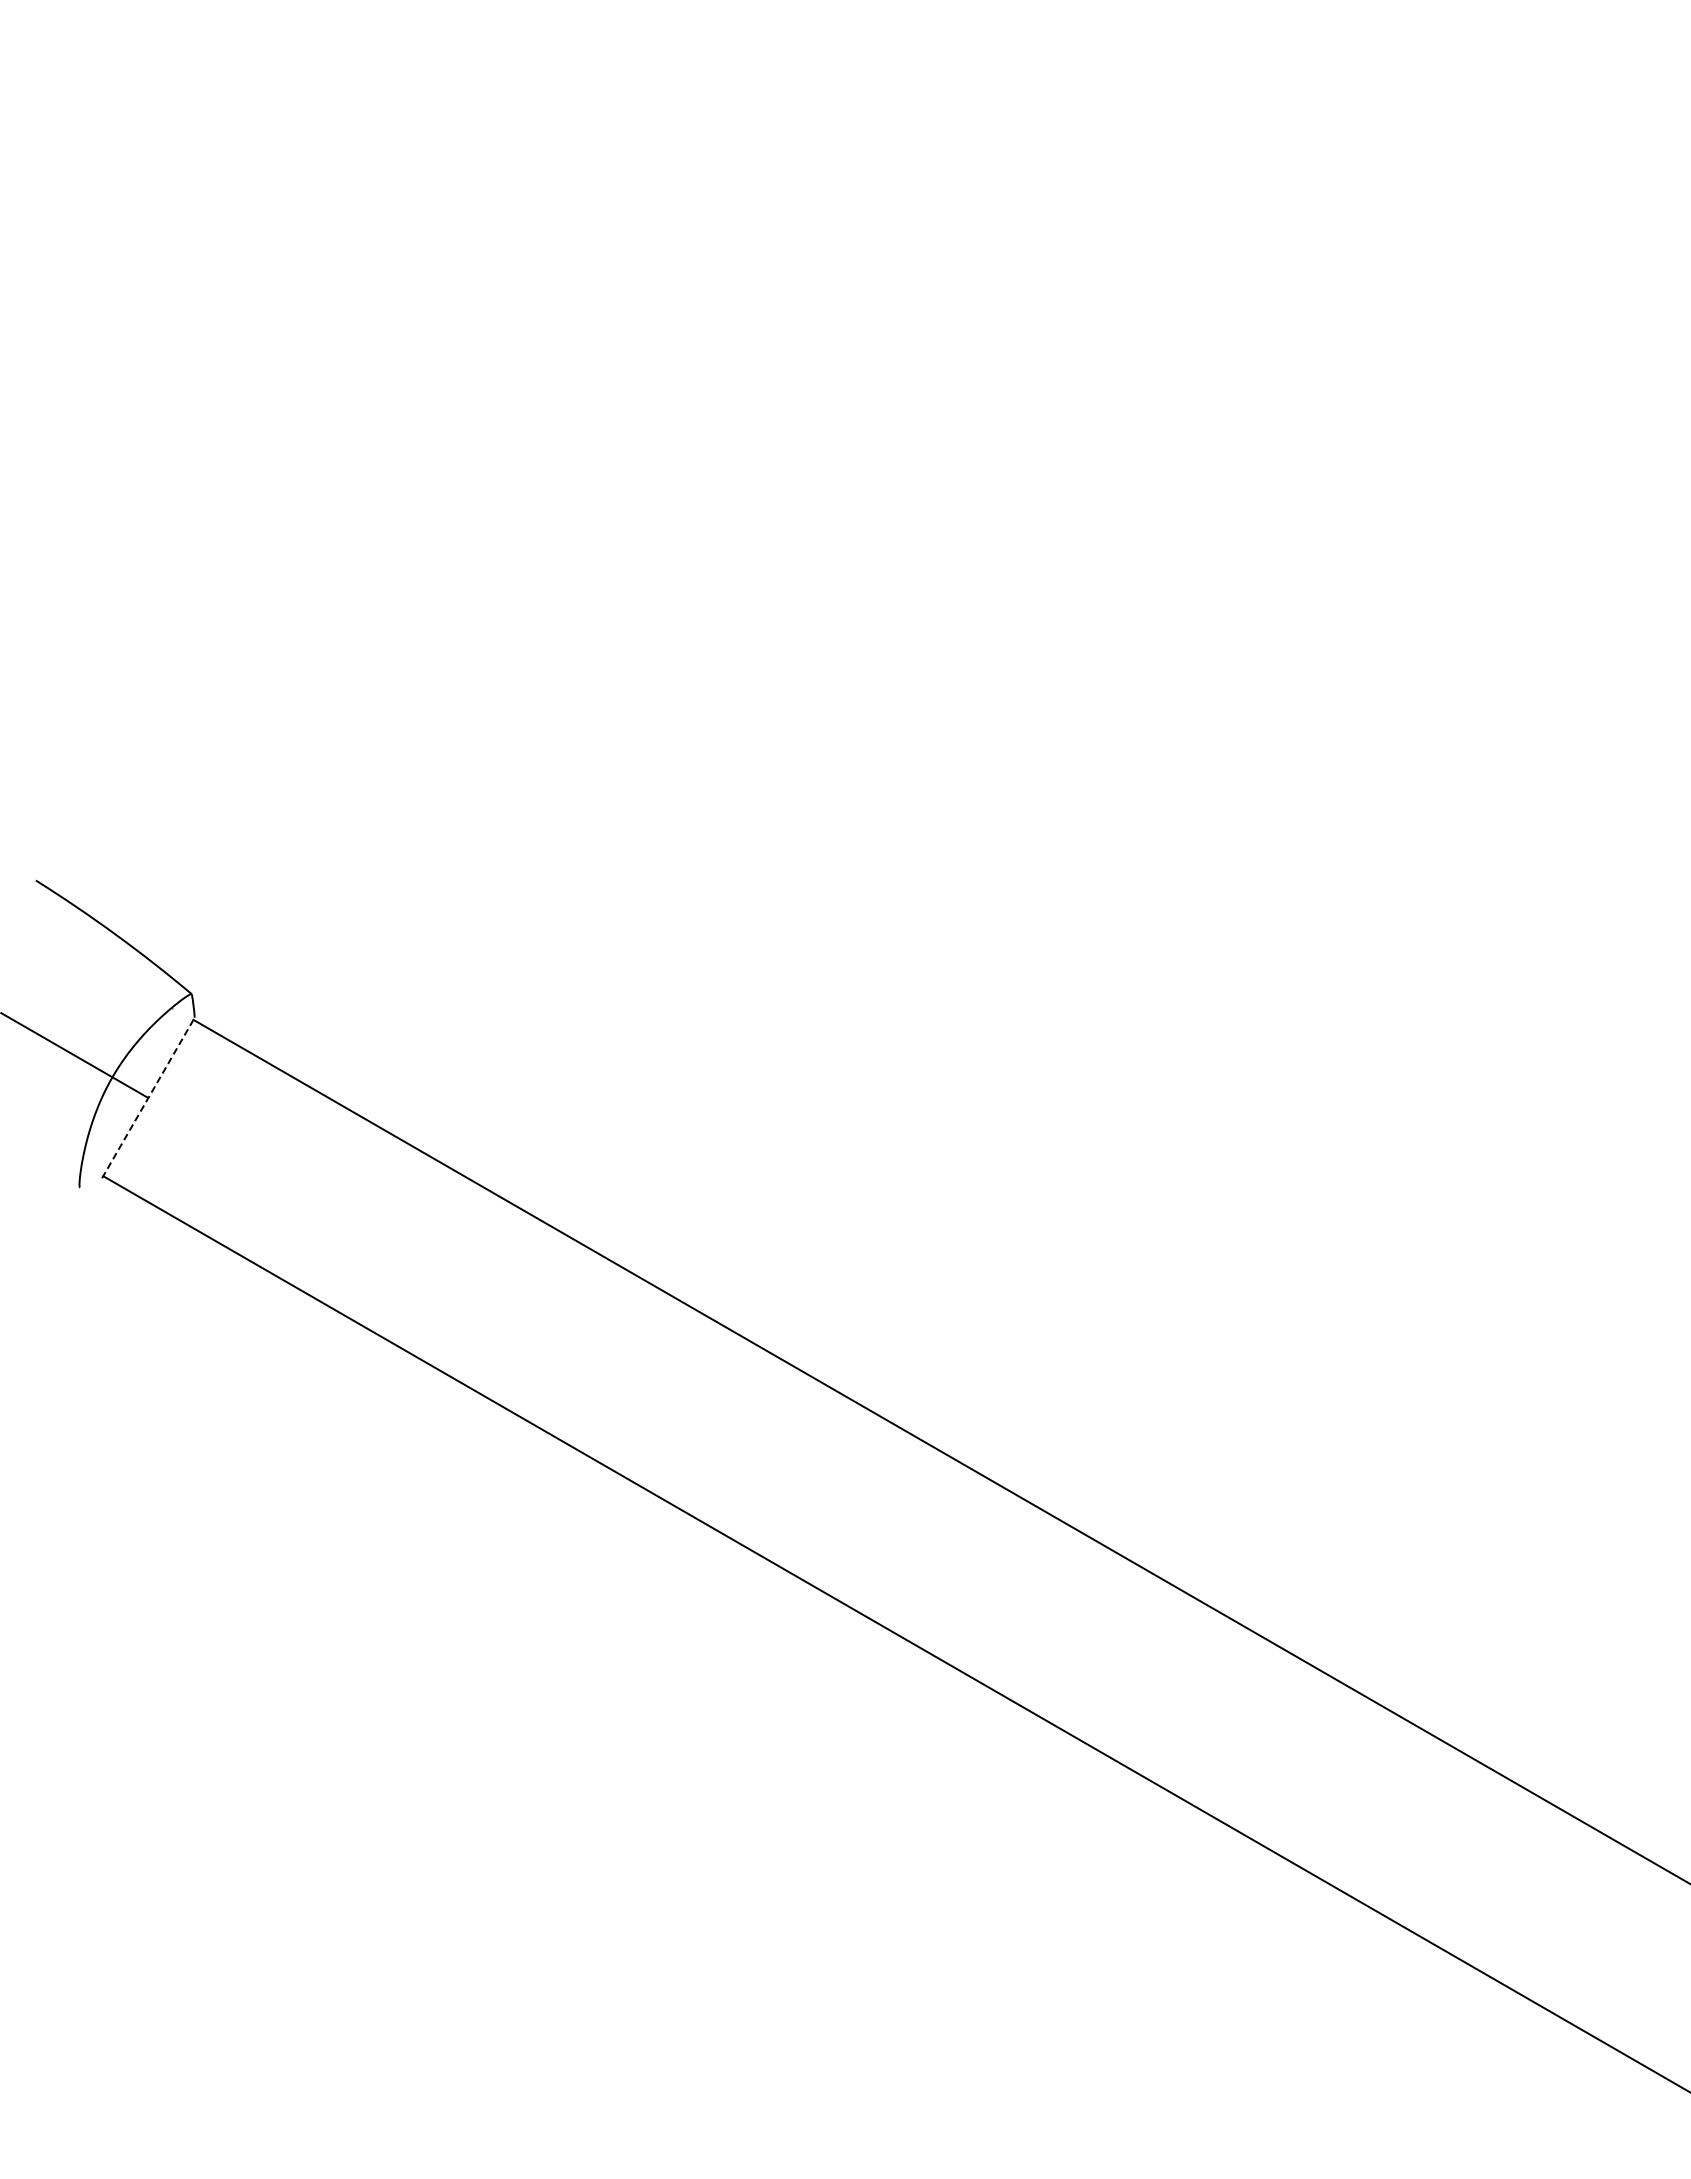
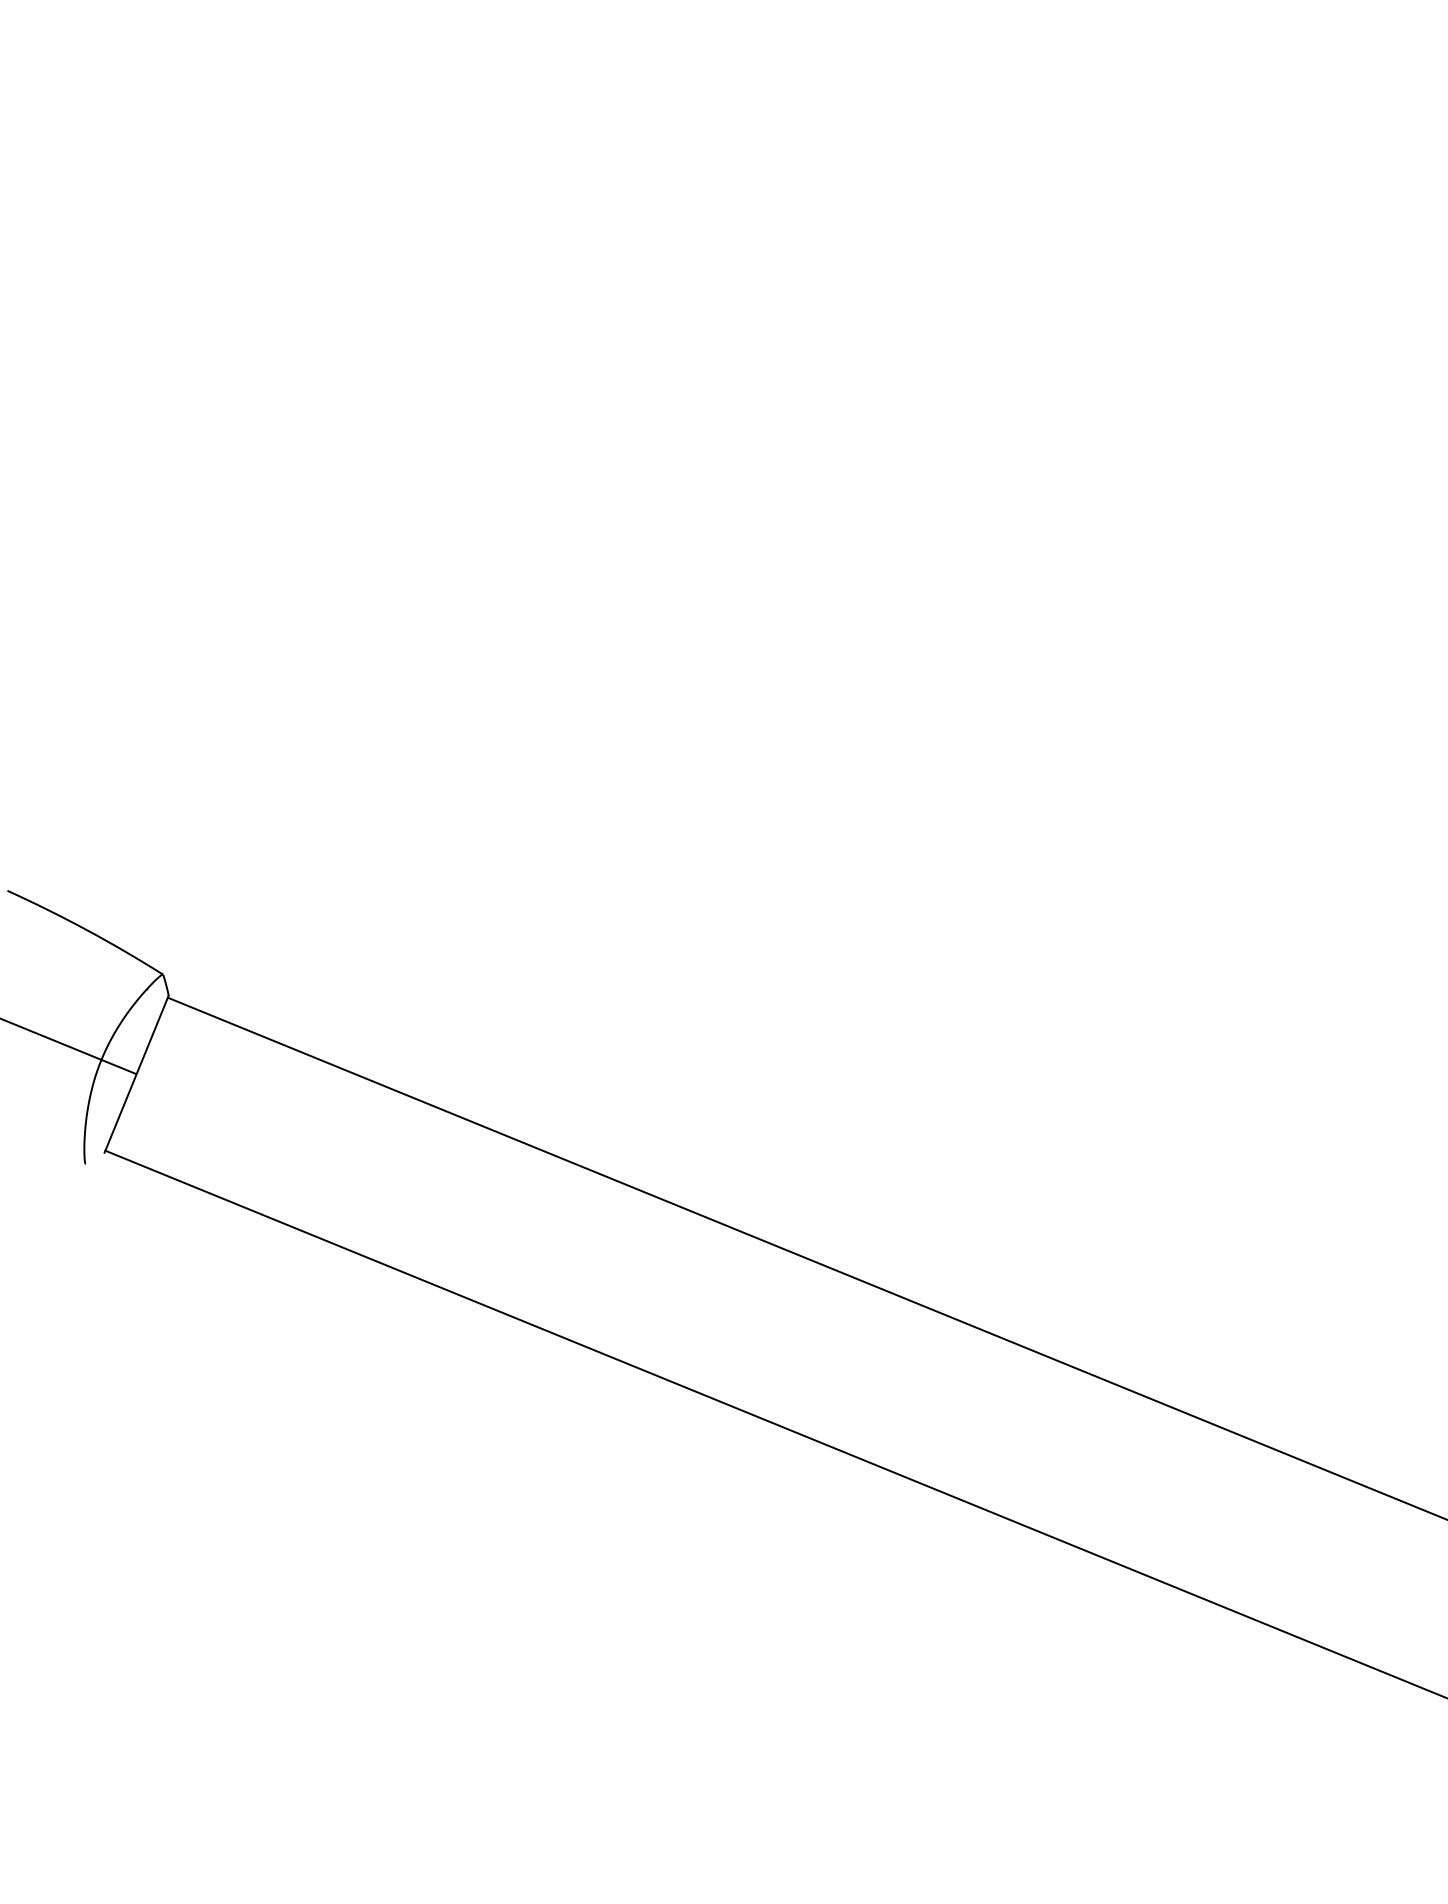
line: (148, 1098) -> (136, 1074), dashed -> solid

